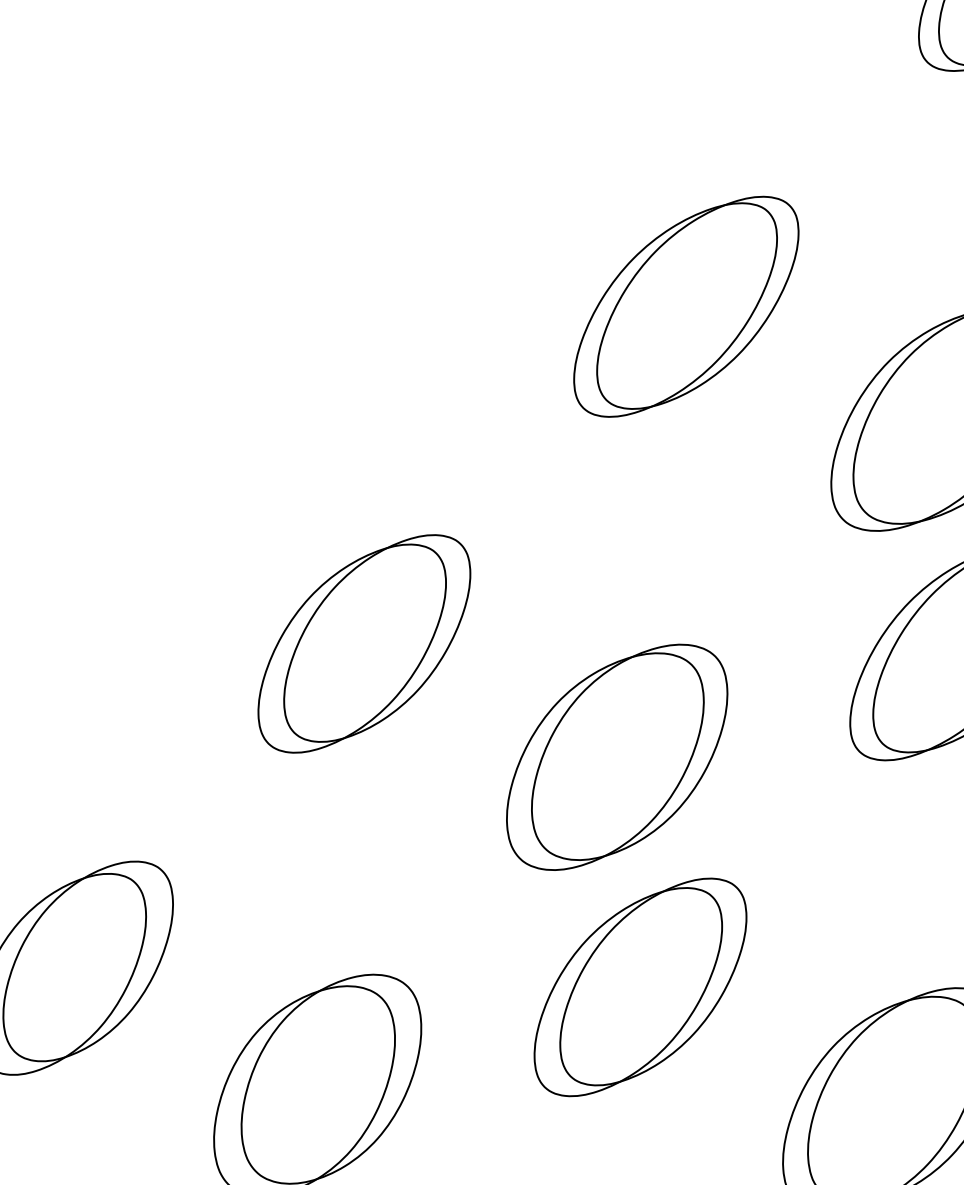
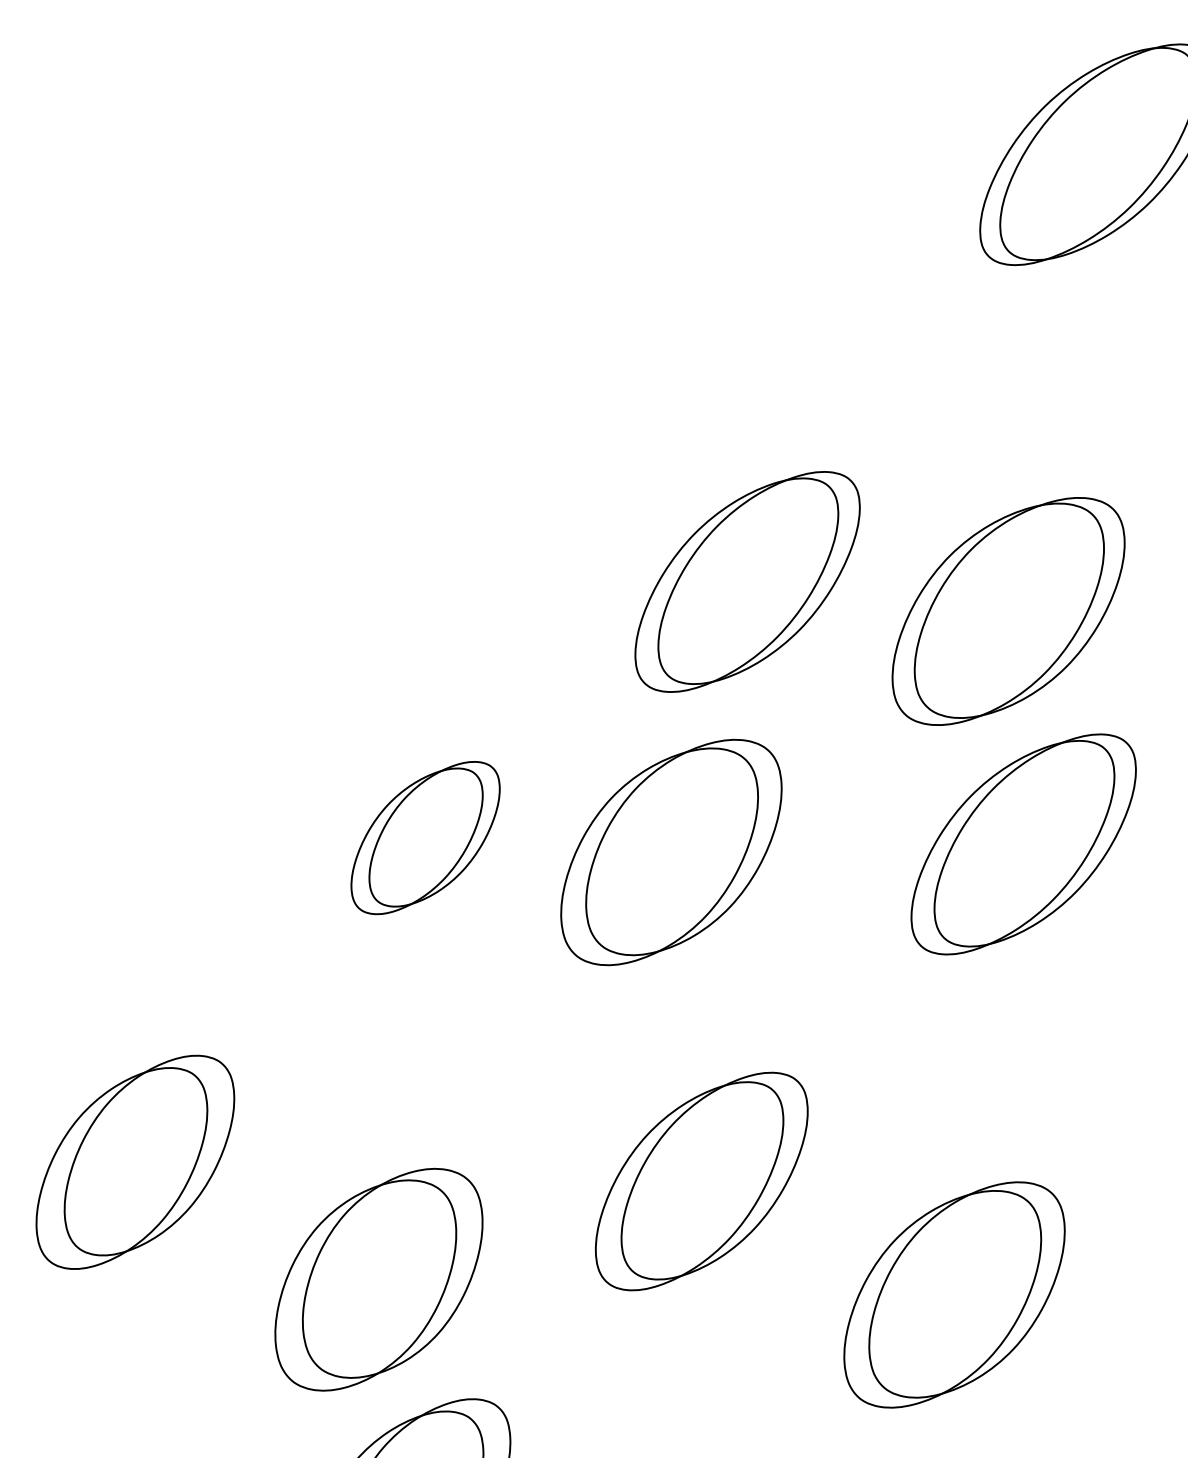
part: (686, 306) -> (747, 581), moved
part: (364, 643) -> (425, 837), size x0.7
part: (617, 757) -> (671, 852), moved

